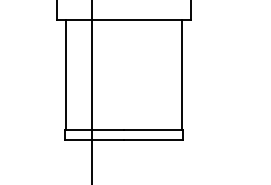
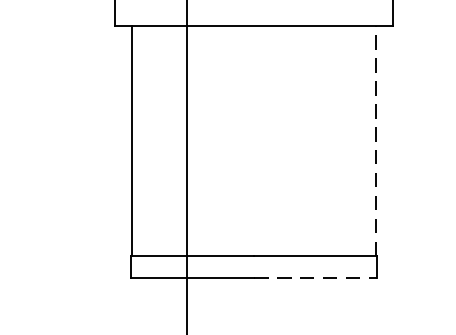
line: (182, 74) -> (375, 140), solid -> dashed
line: (153, 140) -> (315, 277), solid -> dashed

